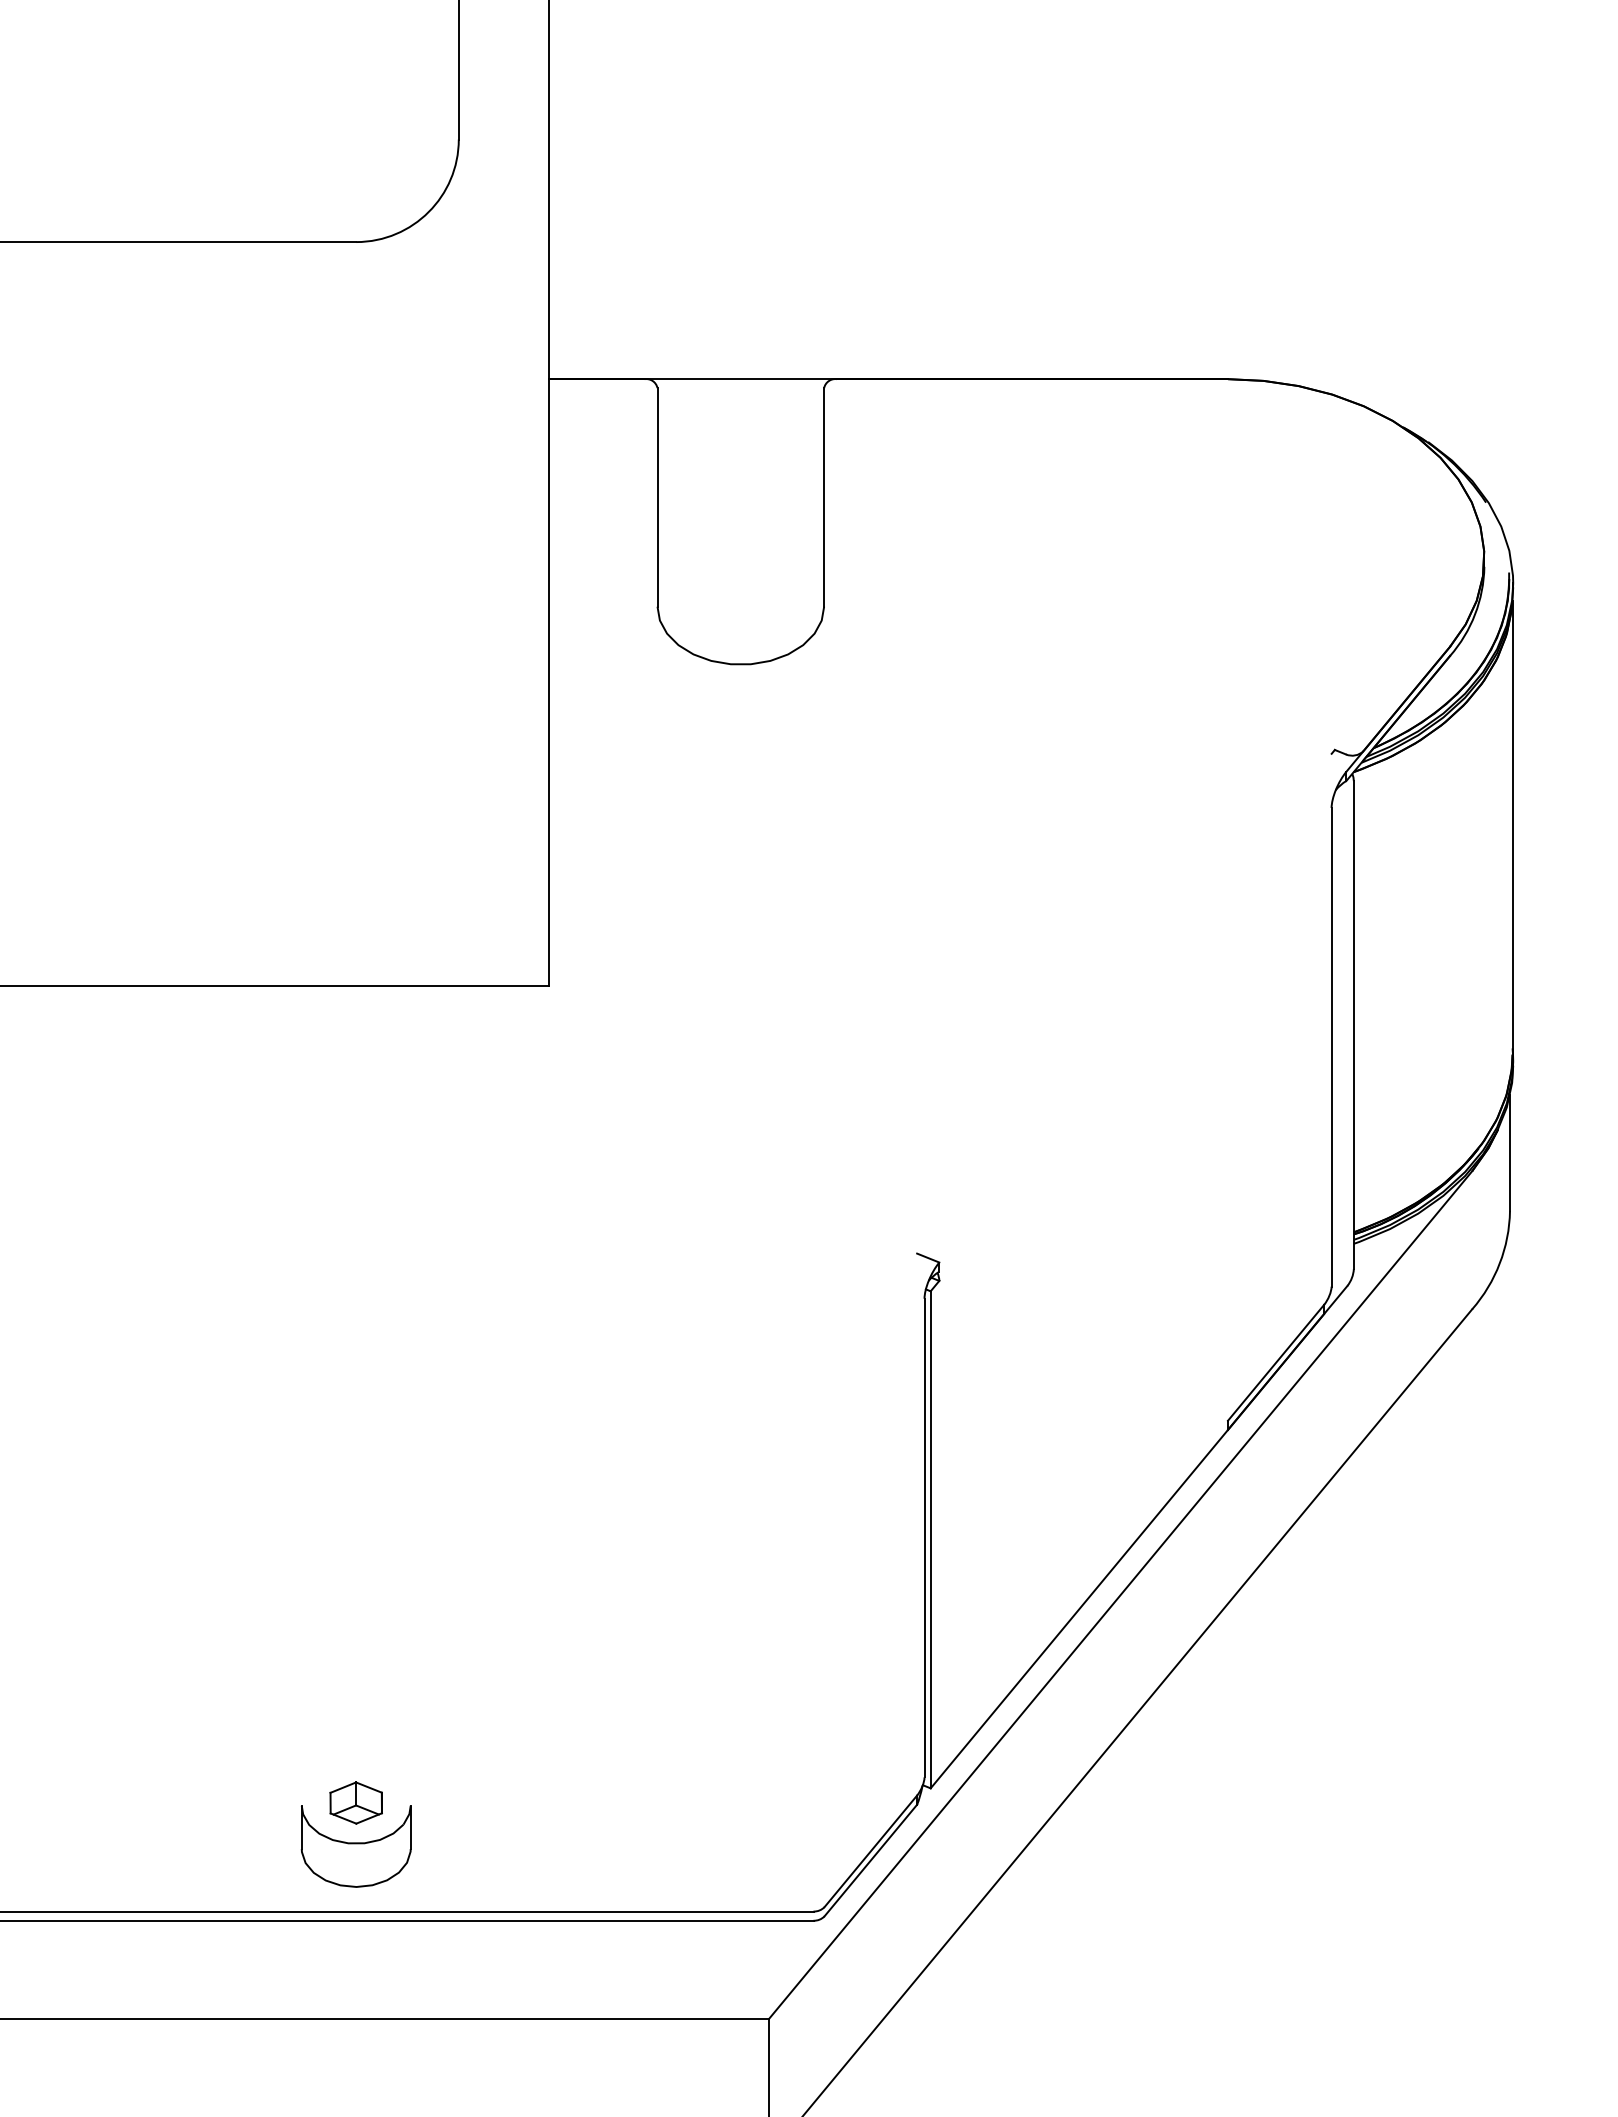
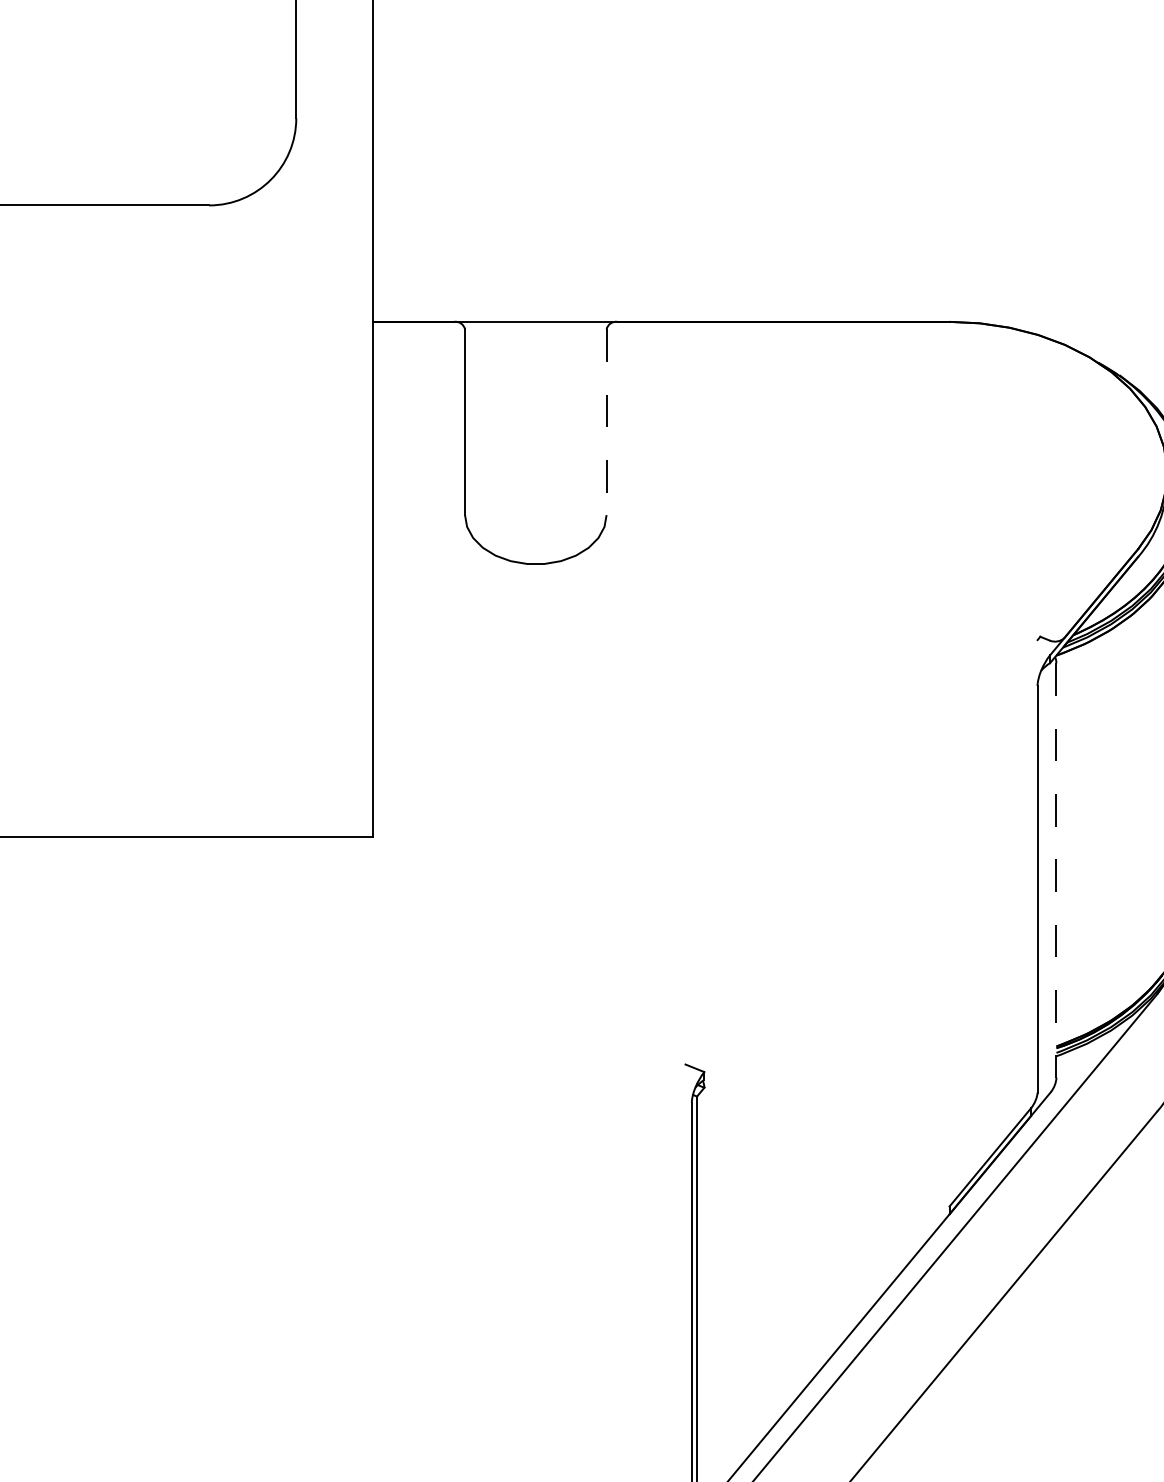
line: (824, 497) -> (606, 422), solid -> dashed
line: (1353, 1025) -> (1056, 870), solid -> dashed

